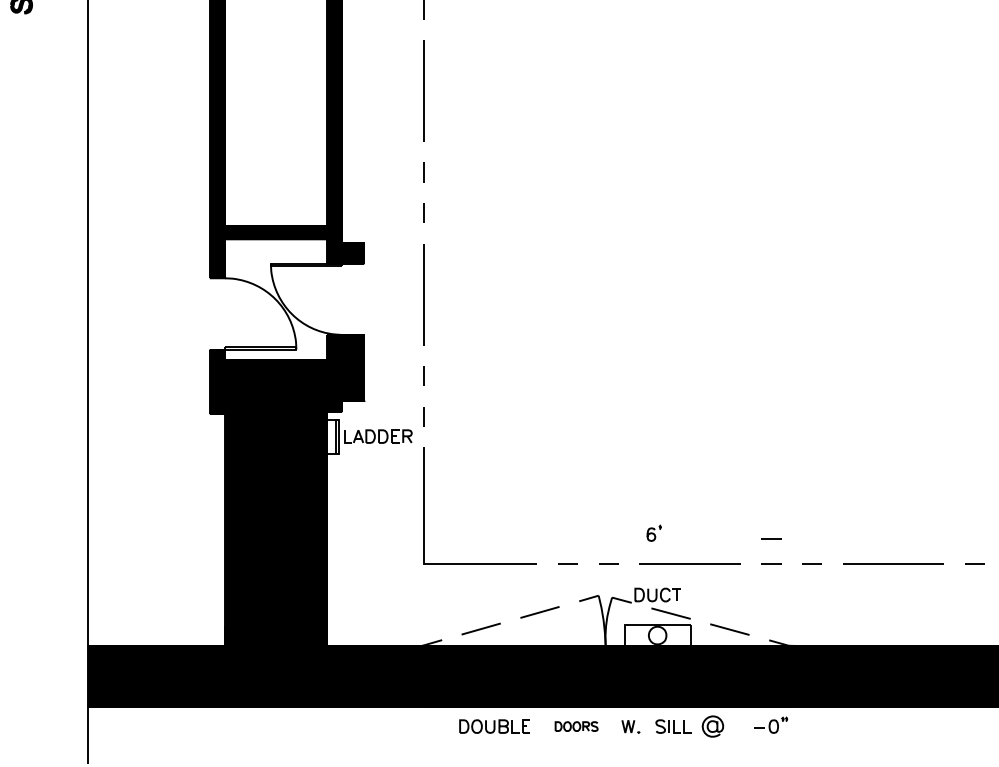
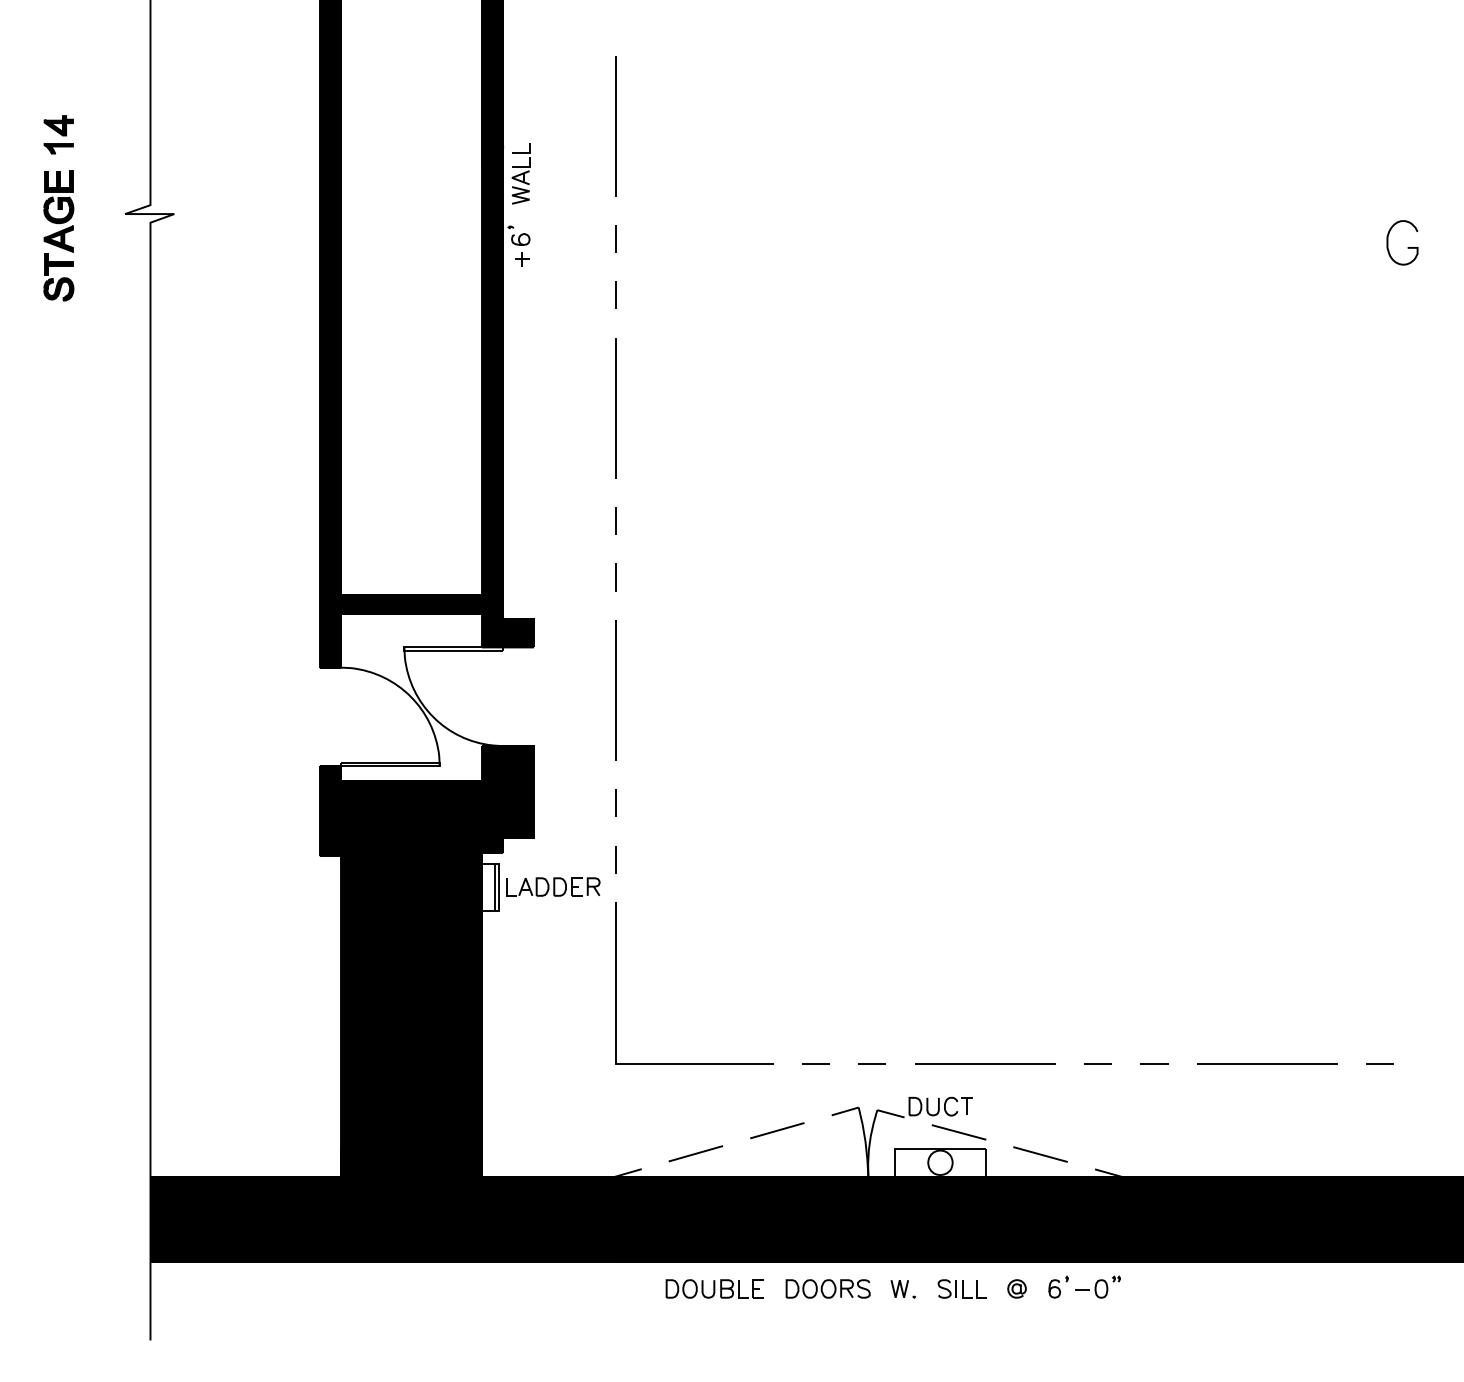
part: (654, 532) -> (1058, 1286), moved
line: (770, 538) -> (1097, 1028), removed
part: (576, 726) -> (827, 1288), size x1.43
part: (712, 726) -> (1016, 1288), size x0.62

